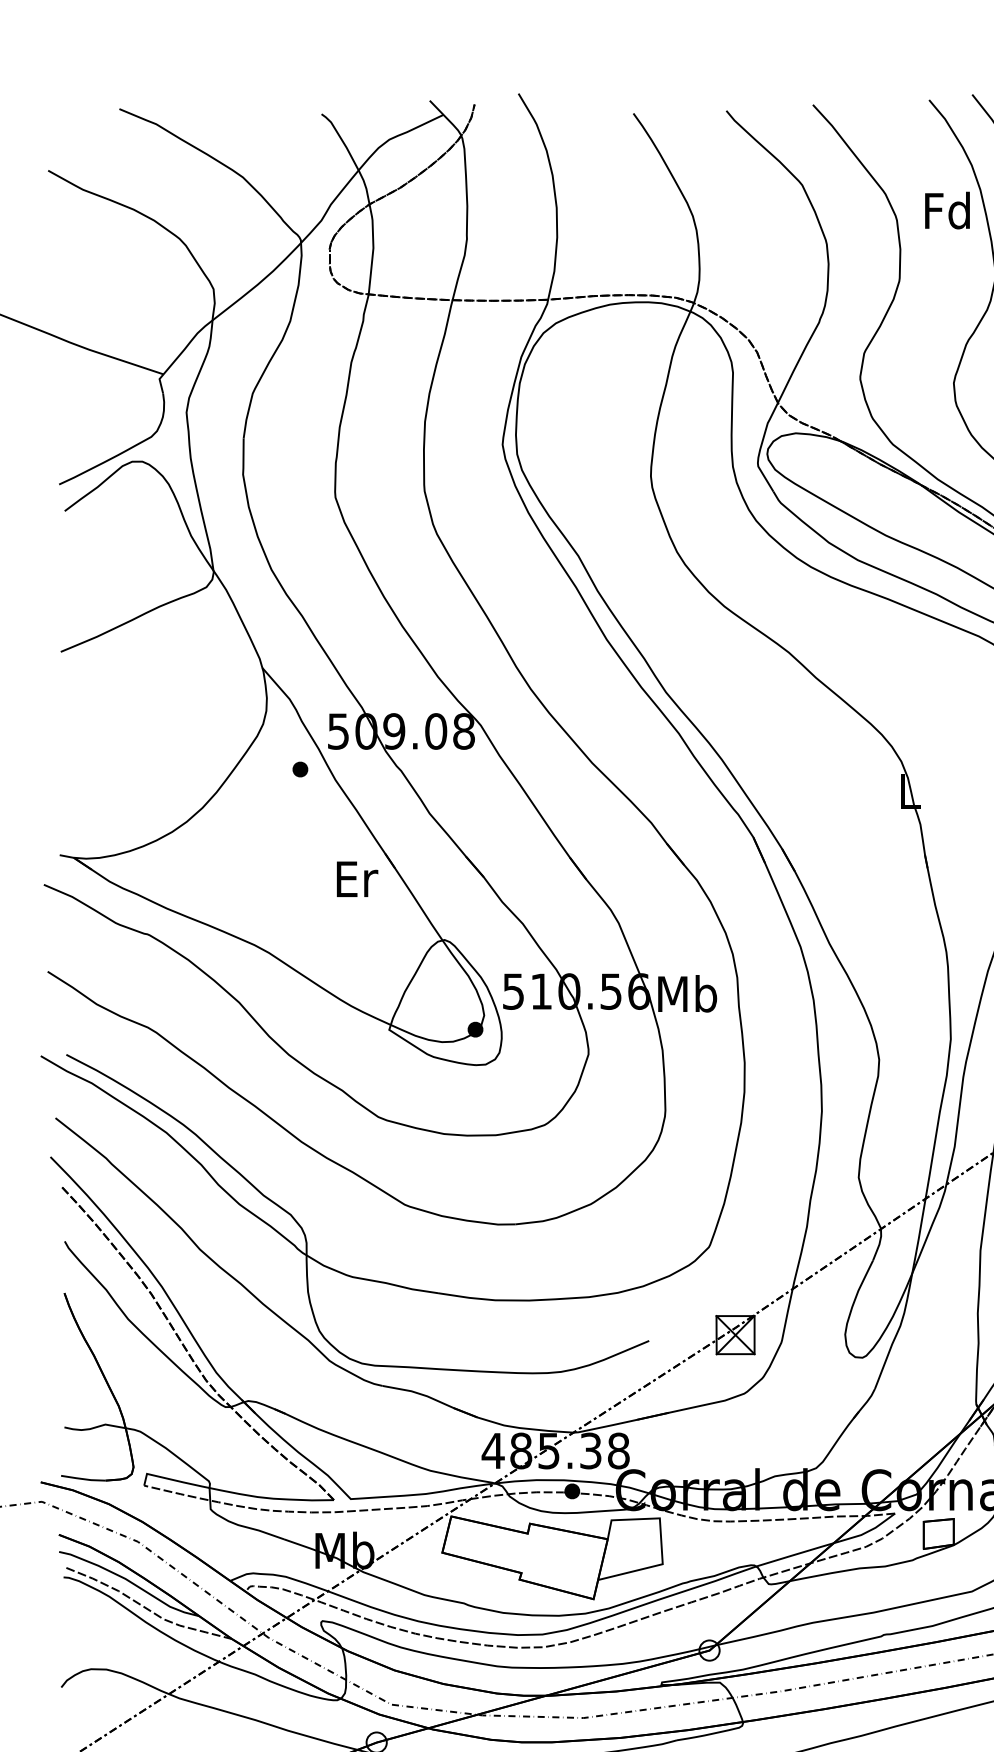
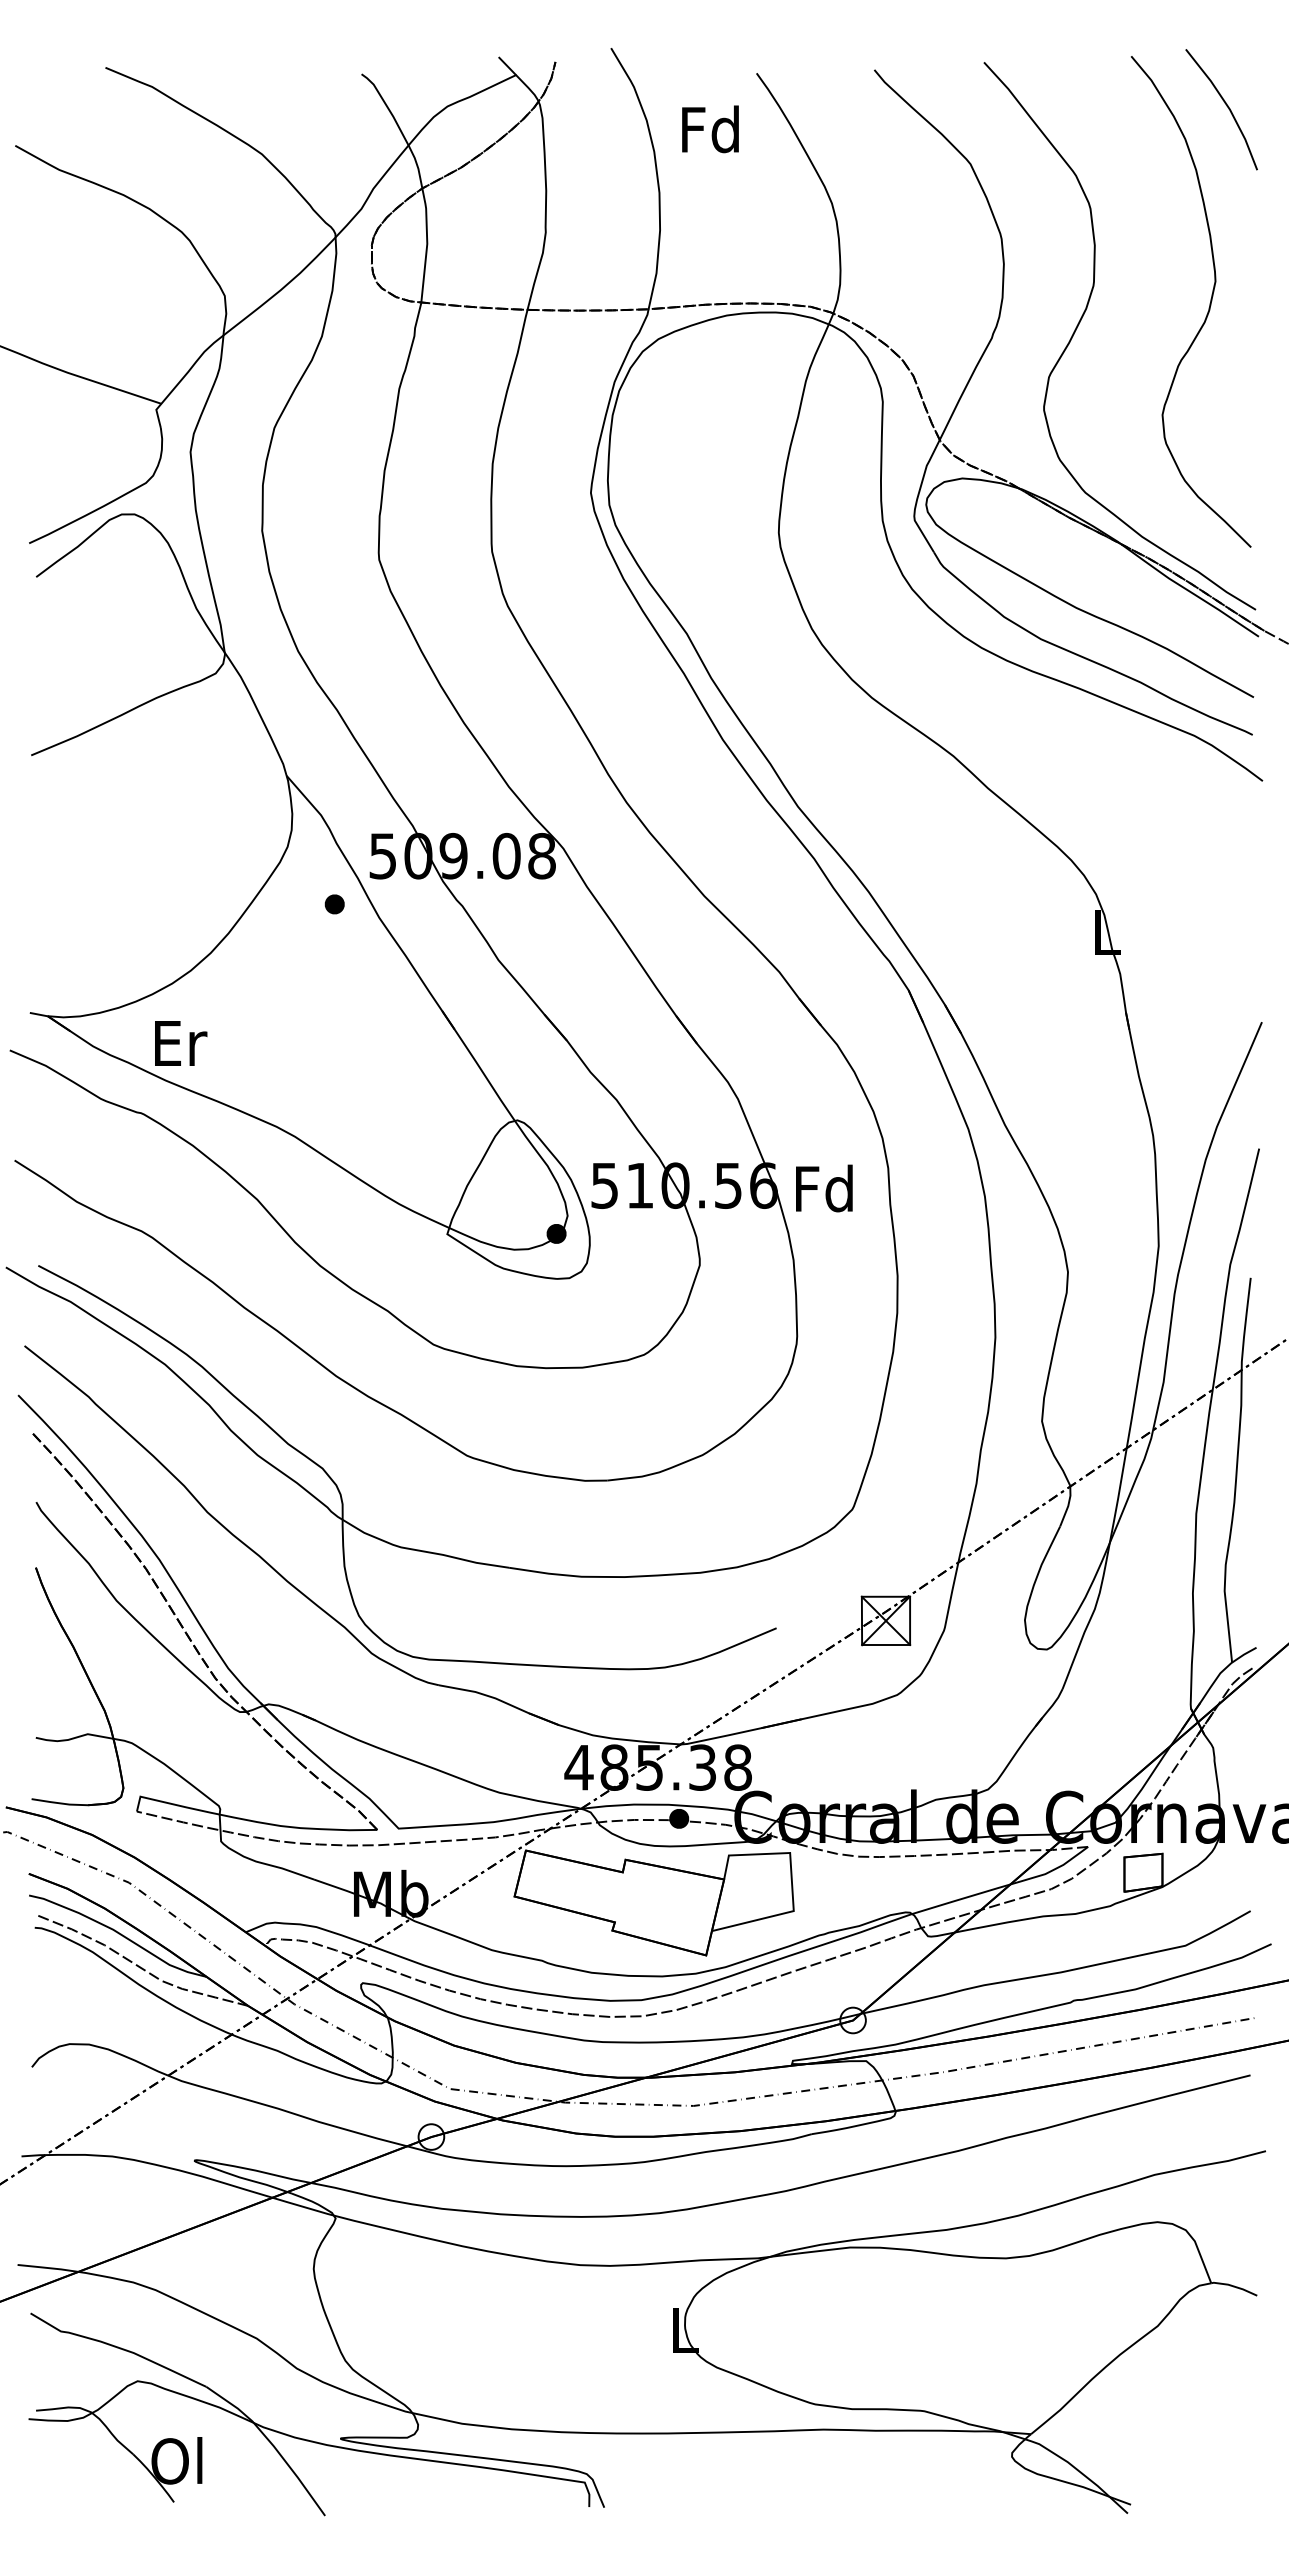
text: (947, 210) -> (710, 129), moved
text: (357, 879) -> (181, 1043), moved
text: (687, 993) -> (825, 1188), Mb -> Fd

